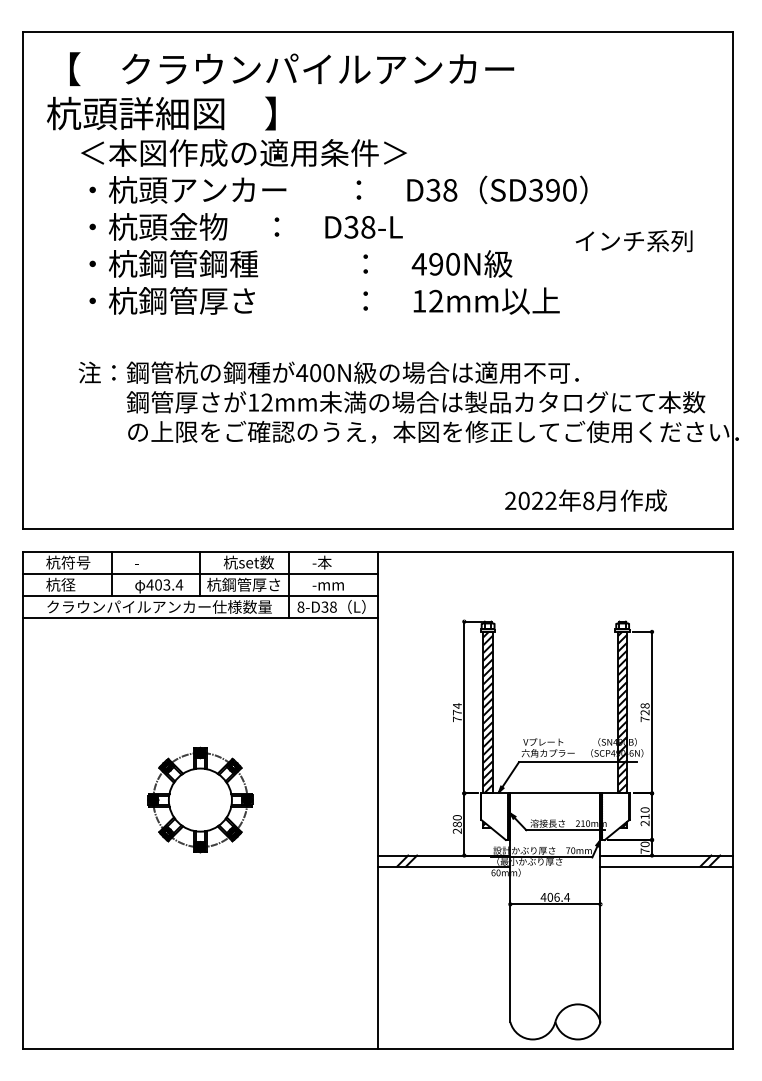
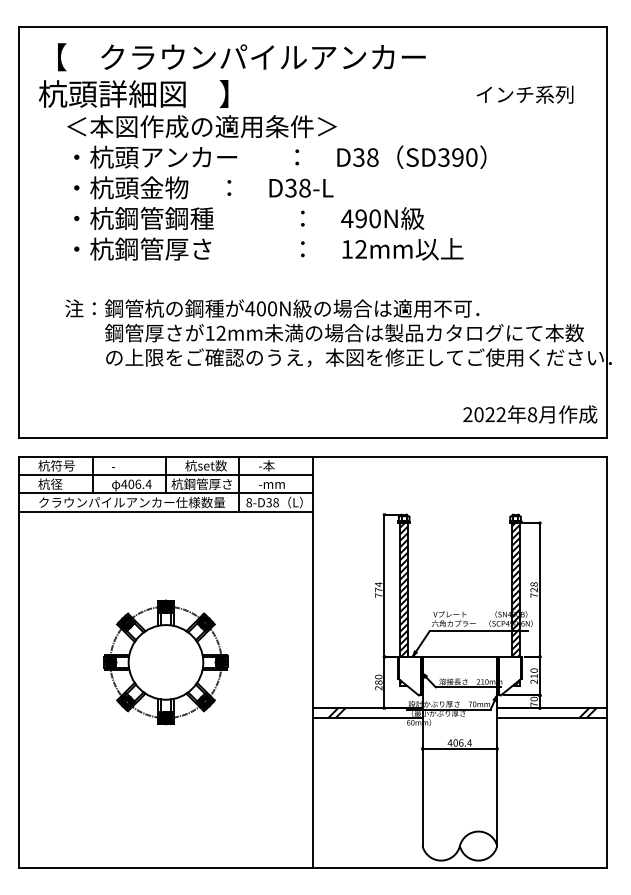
text: (633, 240) -> (524, 94), moved
text: (586, 500) -> (530, 414), moved
text: (167, 583) -> (138, 483), 403.4 -> 406.4
part: (199, 800) -> (165, 662), size x1.43

